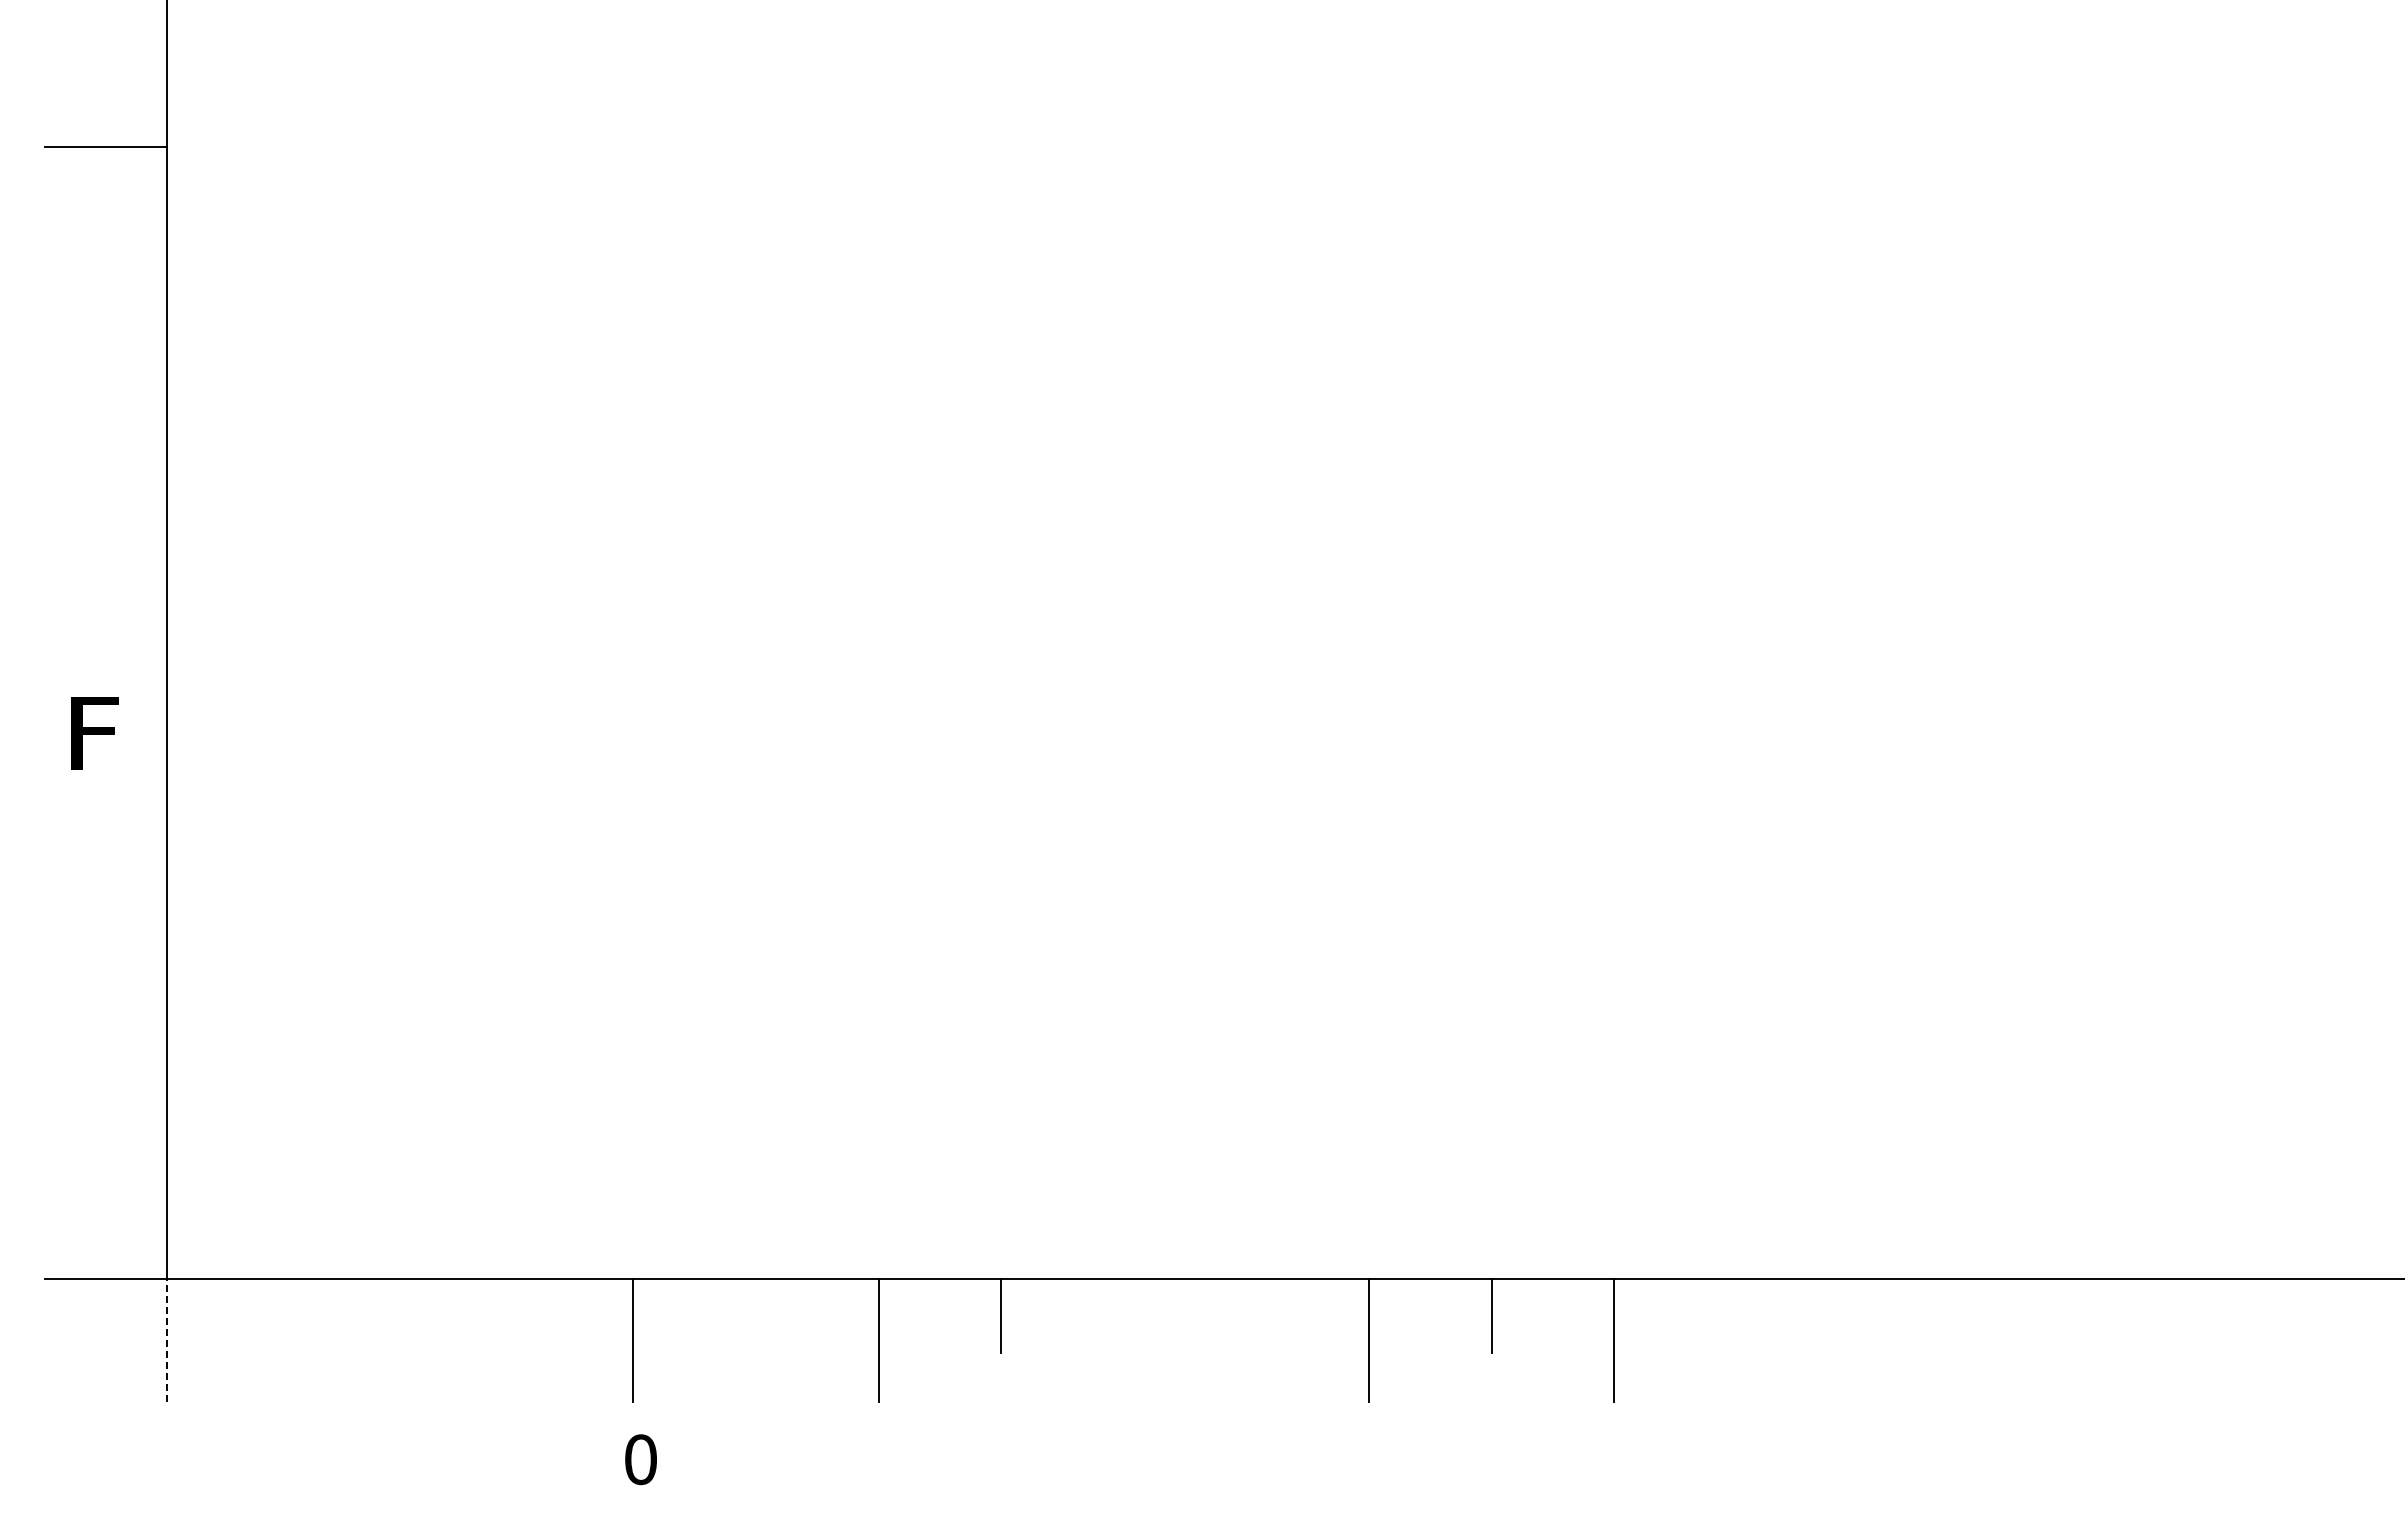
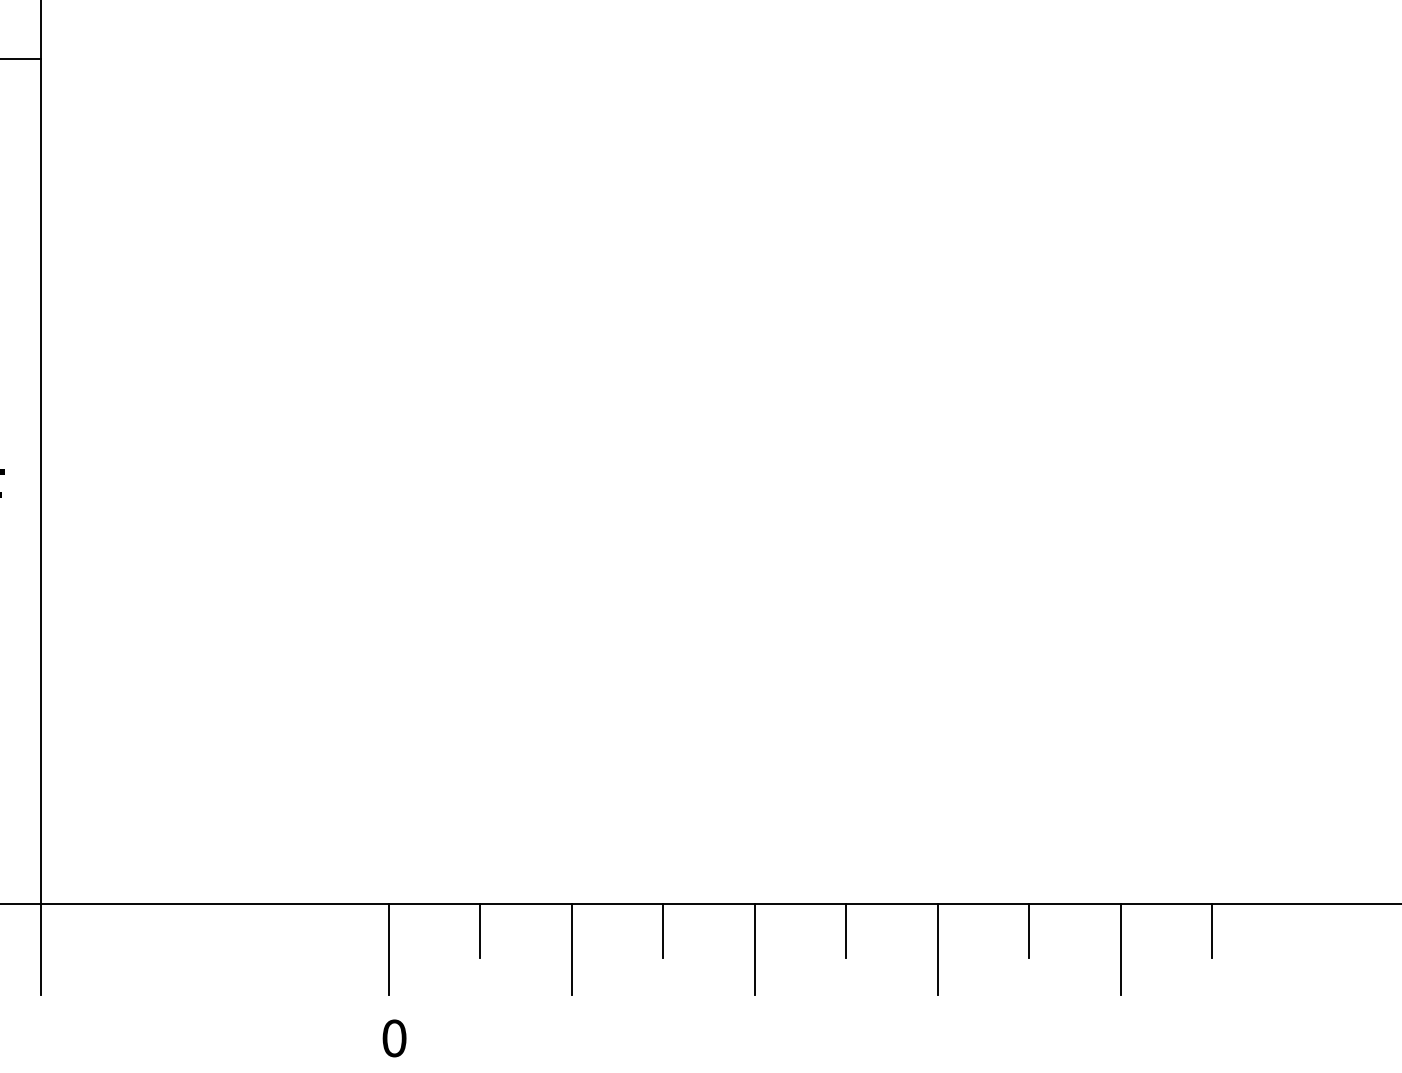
line: (755, 1315) -> (479, 930), added
line: (1246, 1315) -> (846, 930), added
line: (1736, 1315) -> (1212, 930), added
line: (167, 1339) -> (41, 948), dashed -> solid
line: (1123, 1340) -> (754, 949), added

